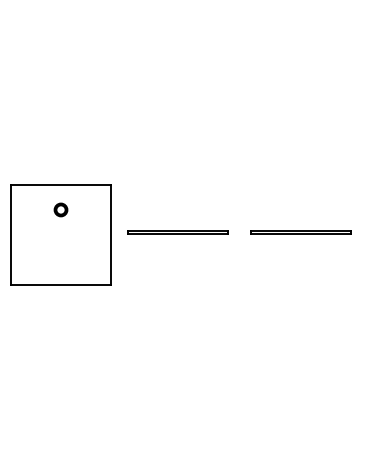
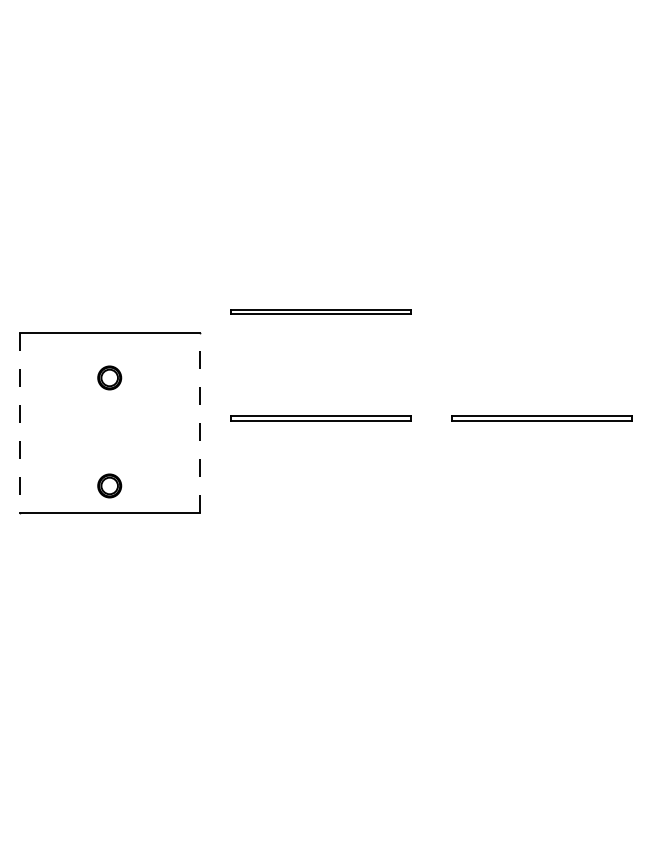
line: (177, 172) -> (319, 310), added
line: (111, 234) -> (200, 422), solid -> dashed
line: (10, 235) -> (18, 423), solid -> dashed
part: (60, 269) -> (108, 485), added

